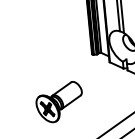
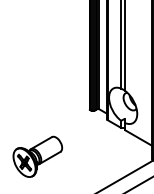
part: (59, 102) -> (37, 156), moved

